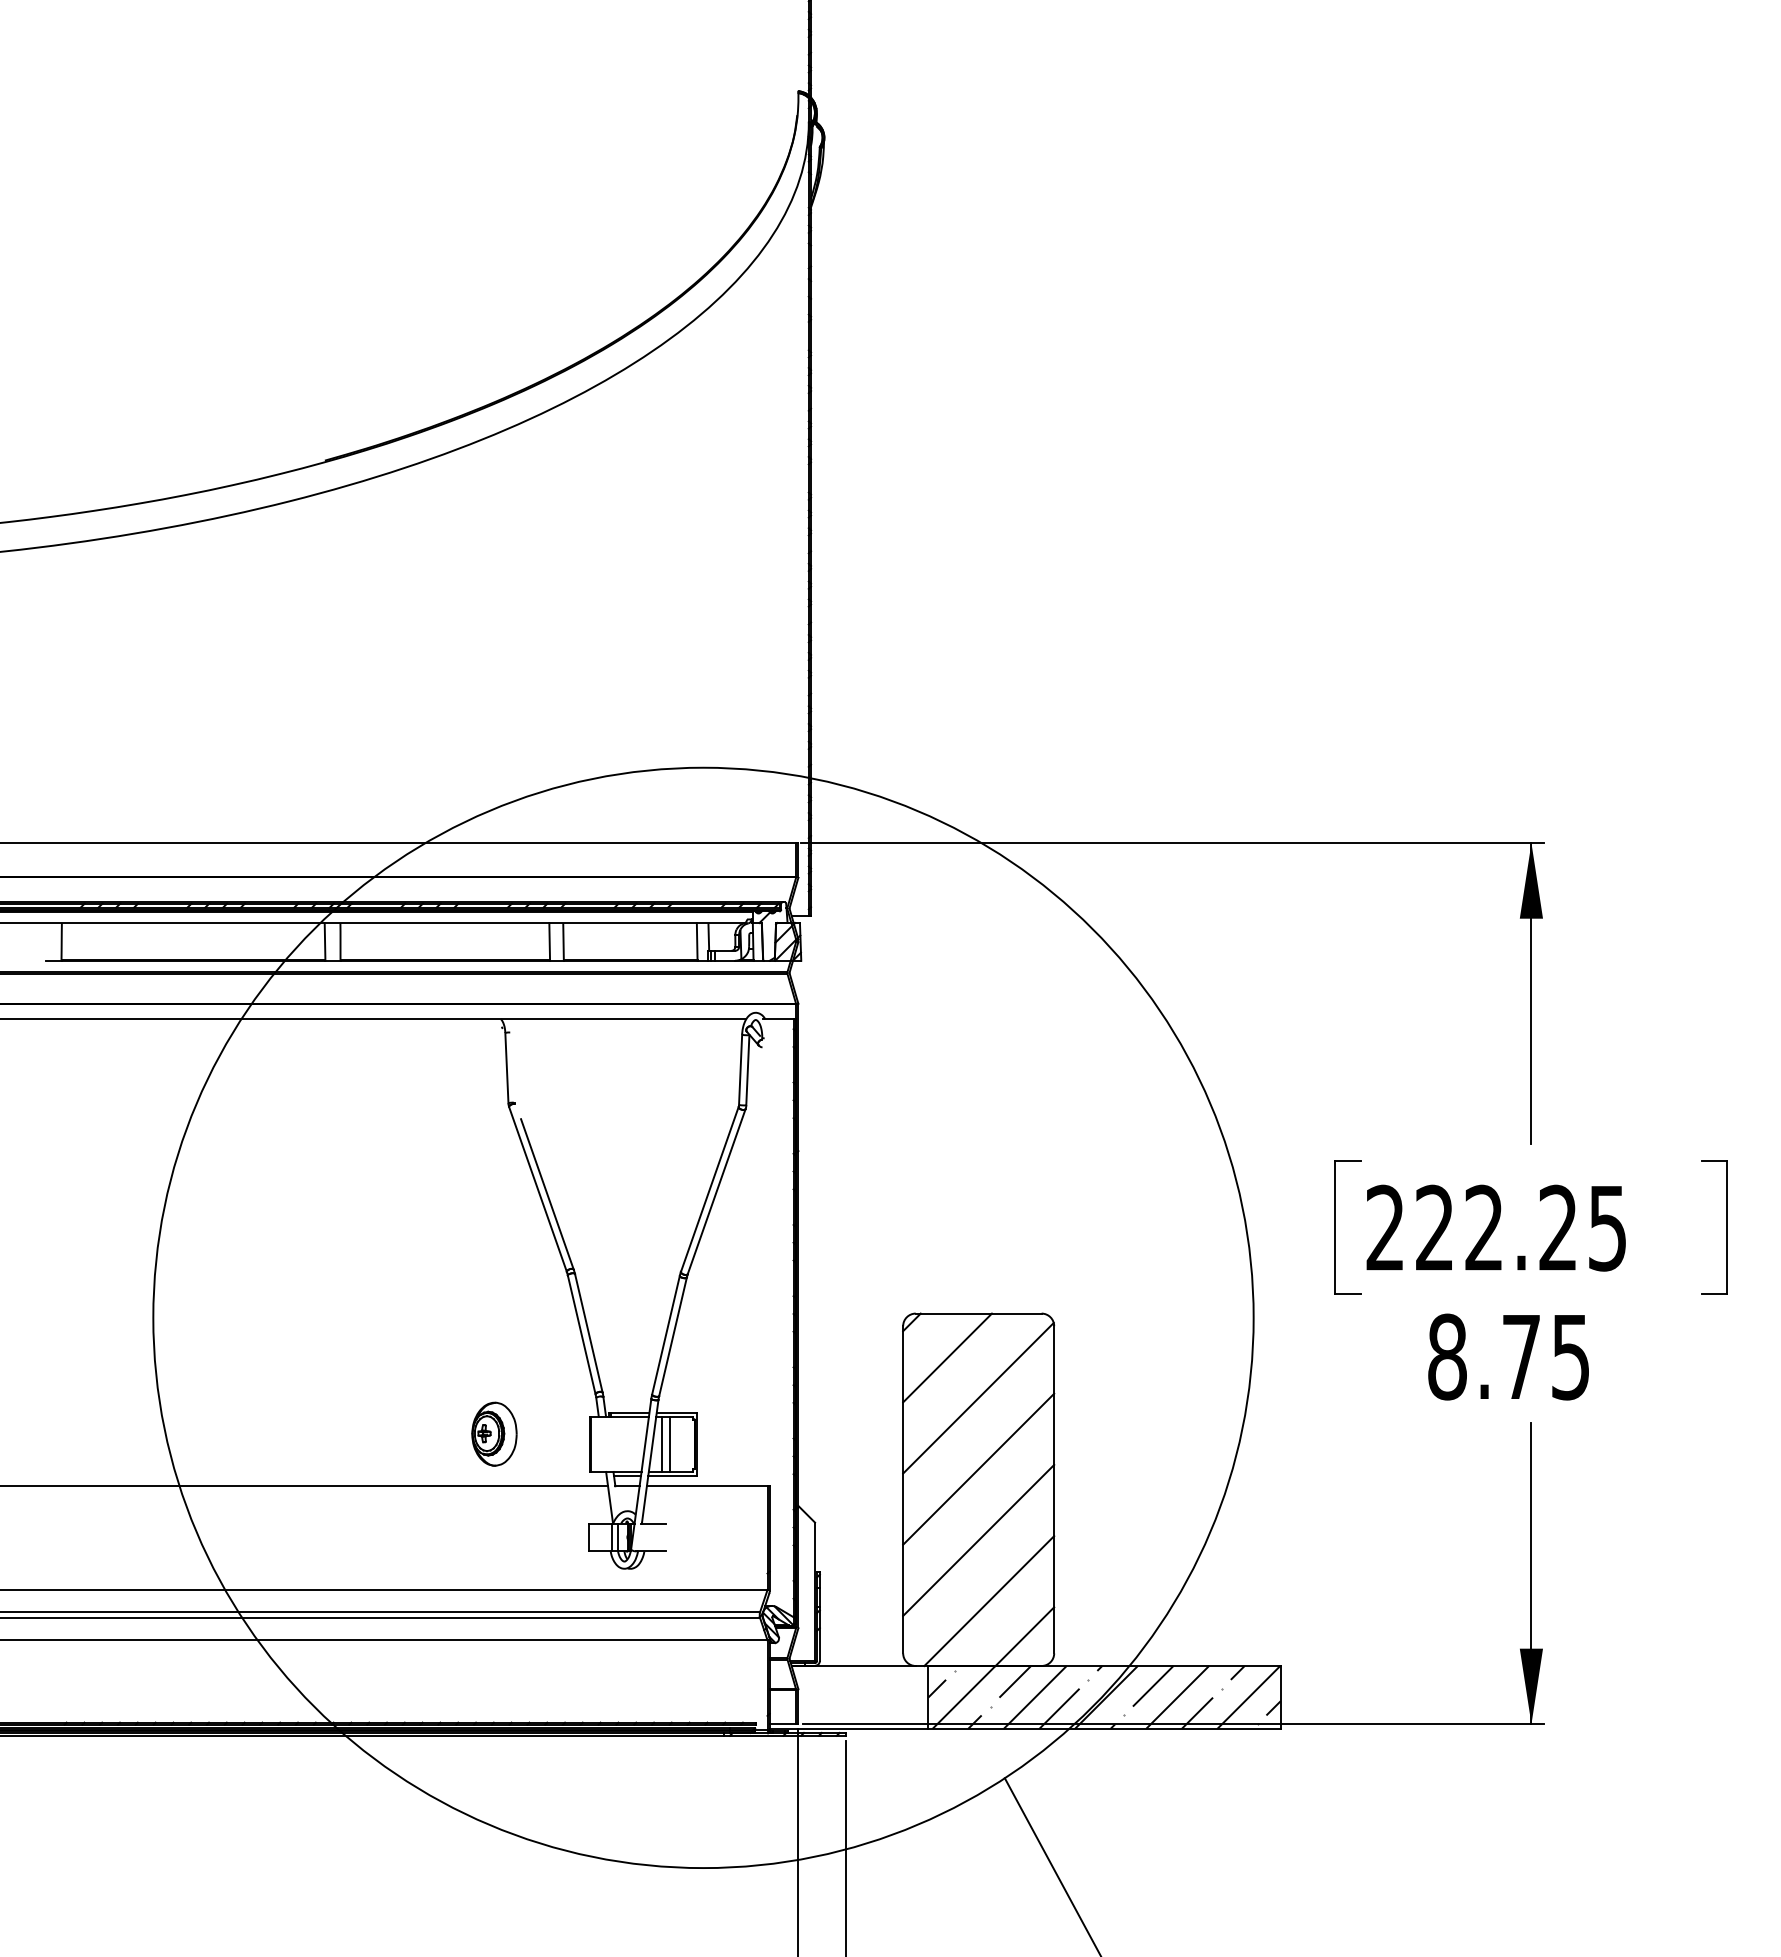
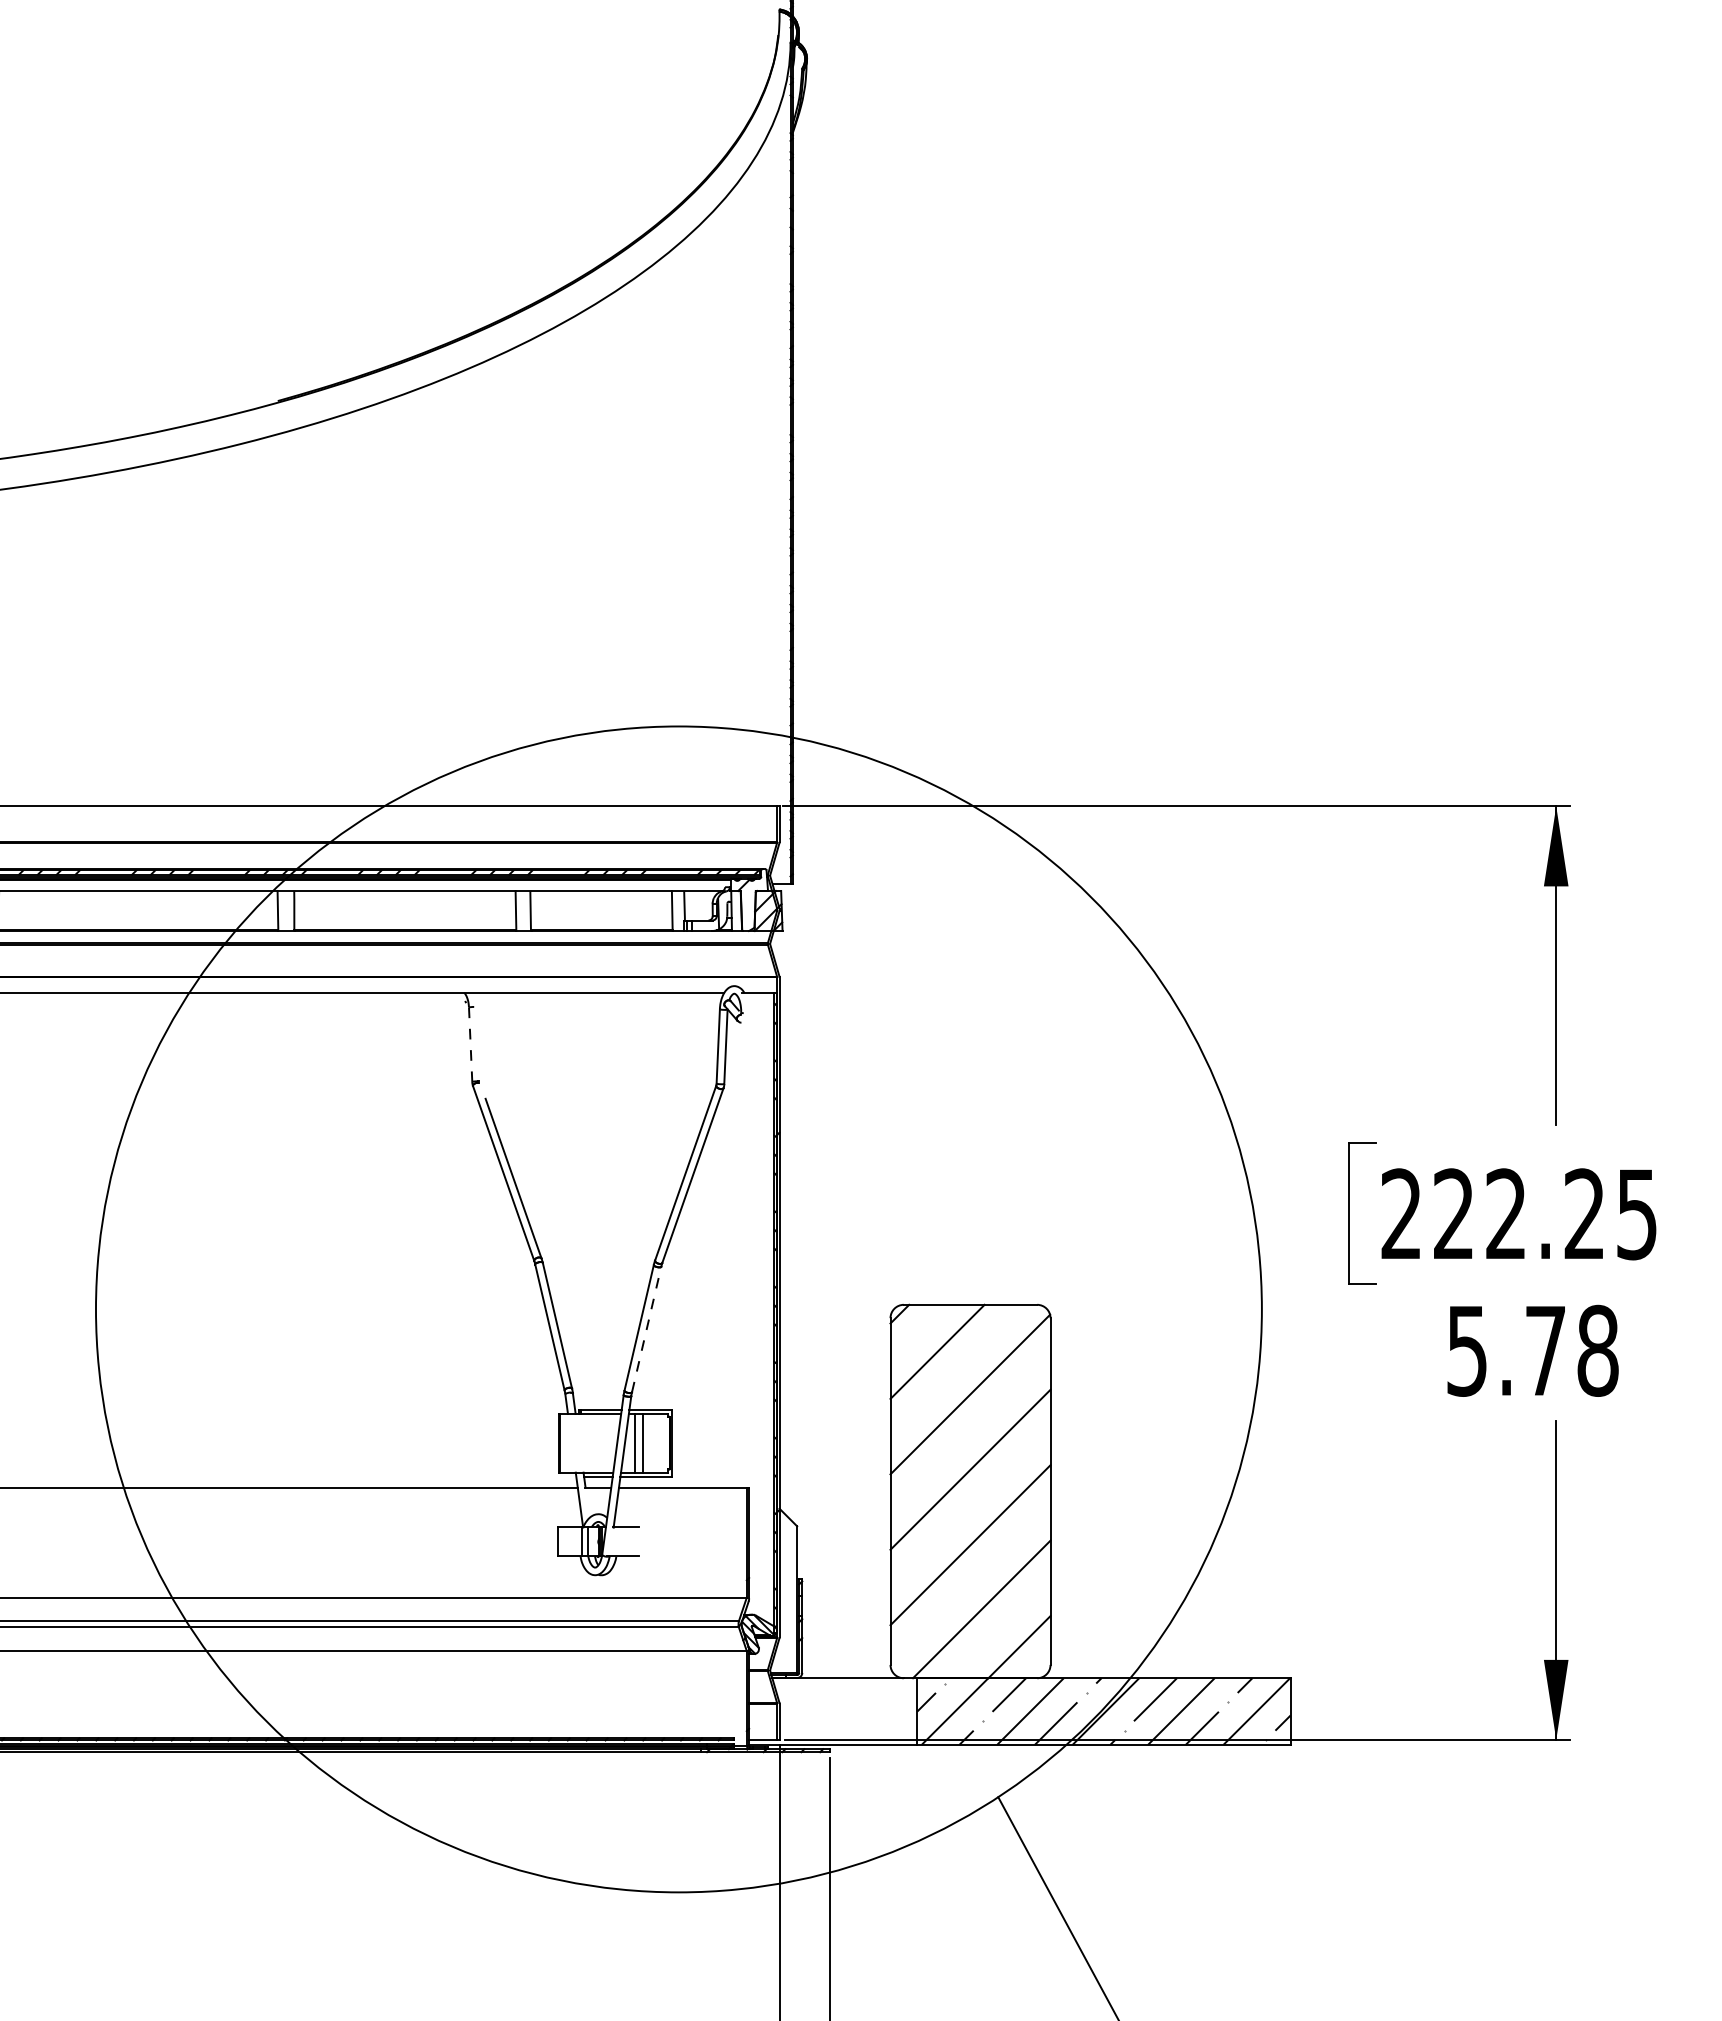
line: (506, 1068) -> (470, 1045), solid -> dashed
line: (673, 1336) -> (647, 1329), solid -> dashed
text: (1509, 1356) -> (1532, 1350), 8.75 -> 5.78
part: (494, 1433) -> (457, 1431), removed

